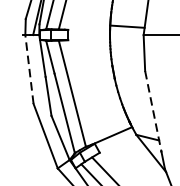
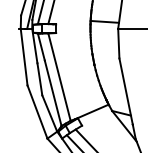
line: (29, 69) -> (24, 57), dashed -> solid
line: (153, 111) -> (126, 91), dashed -> solid

